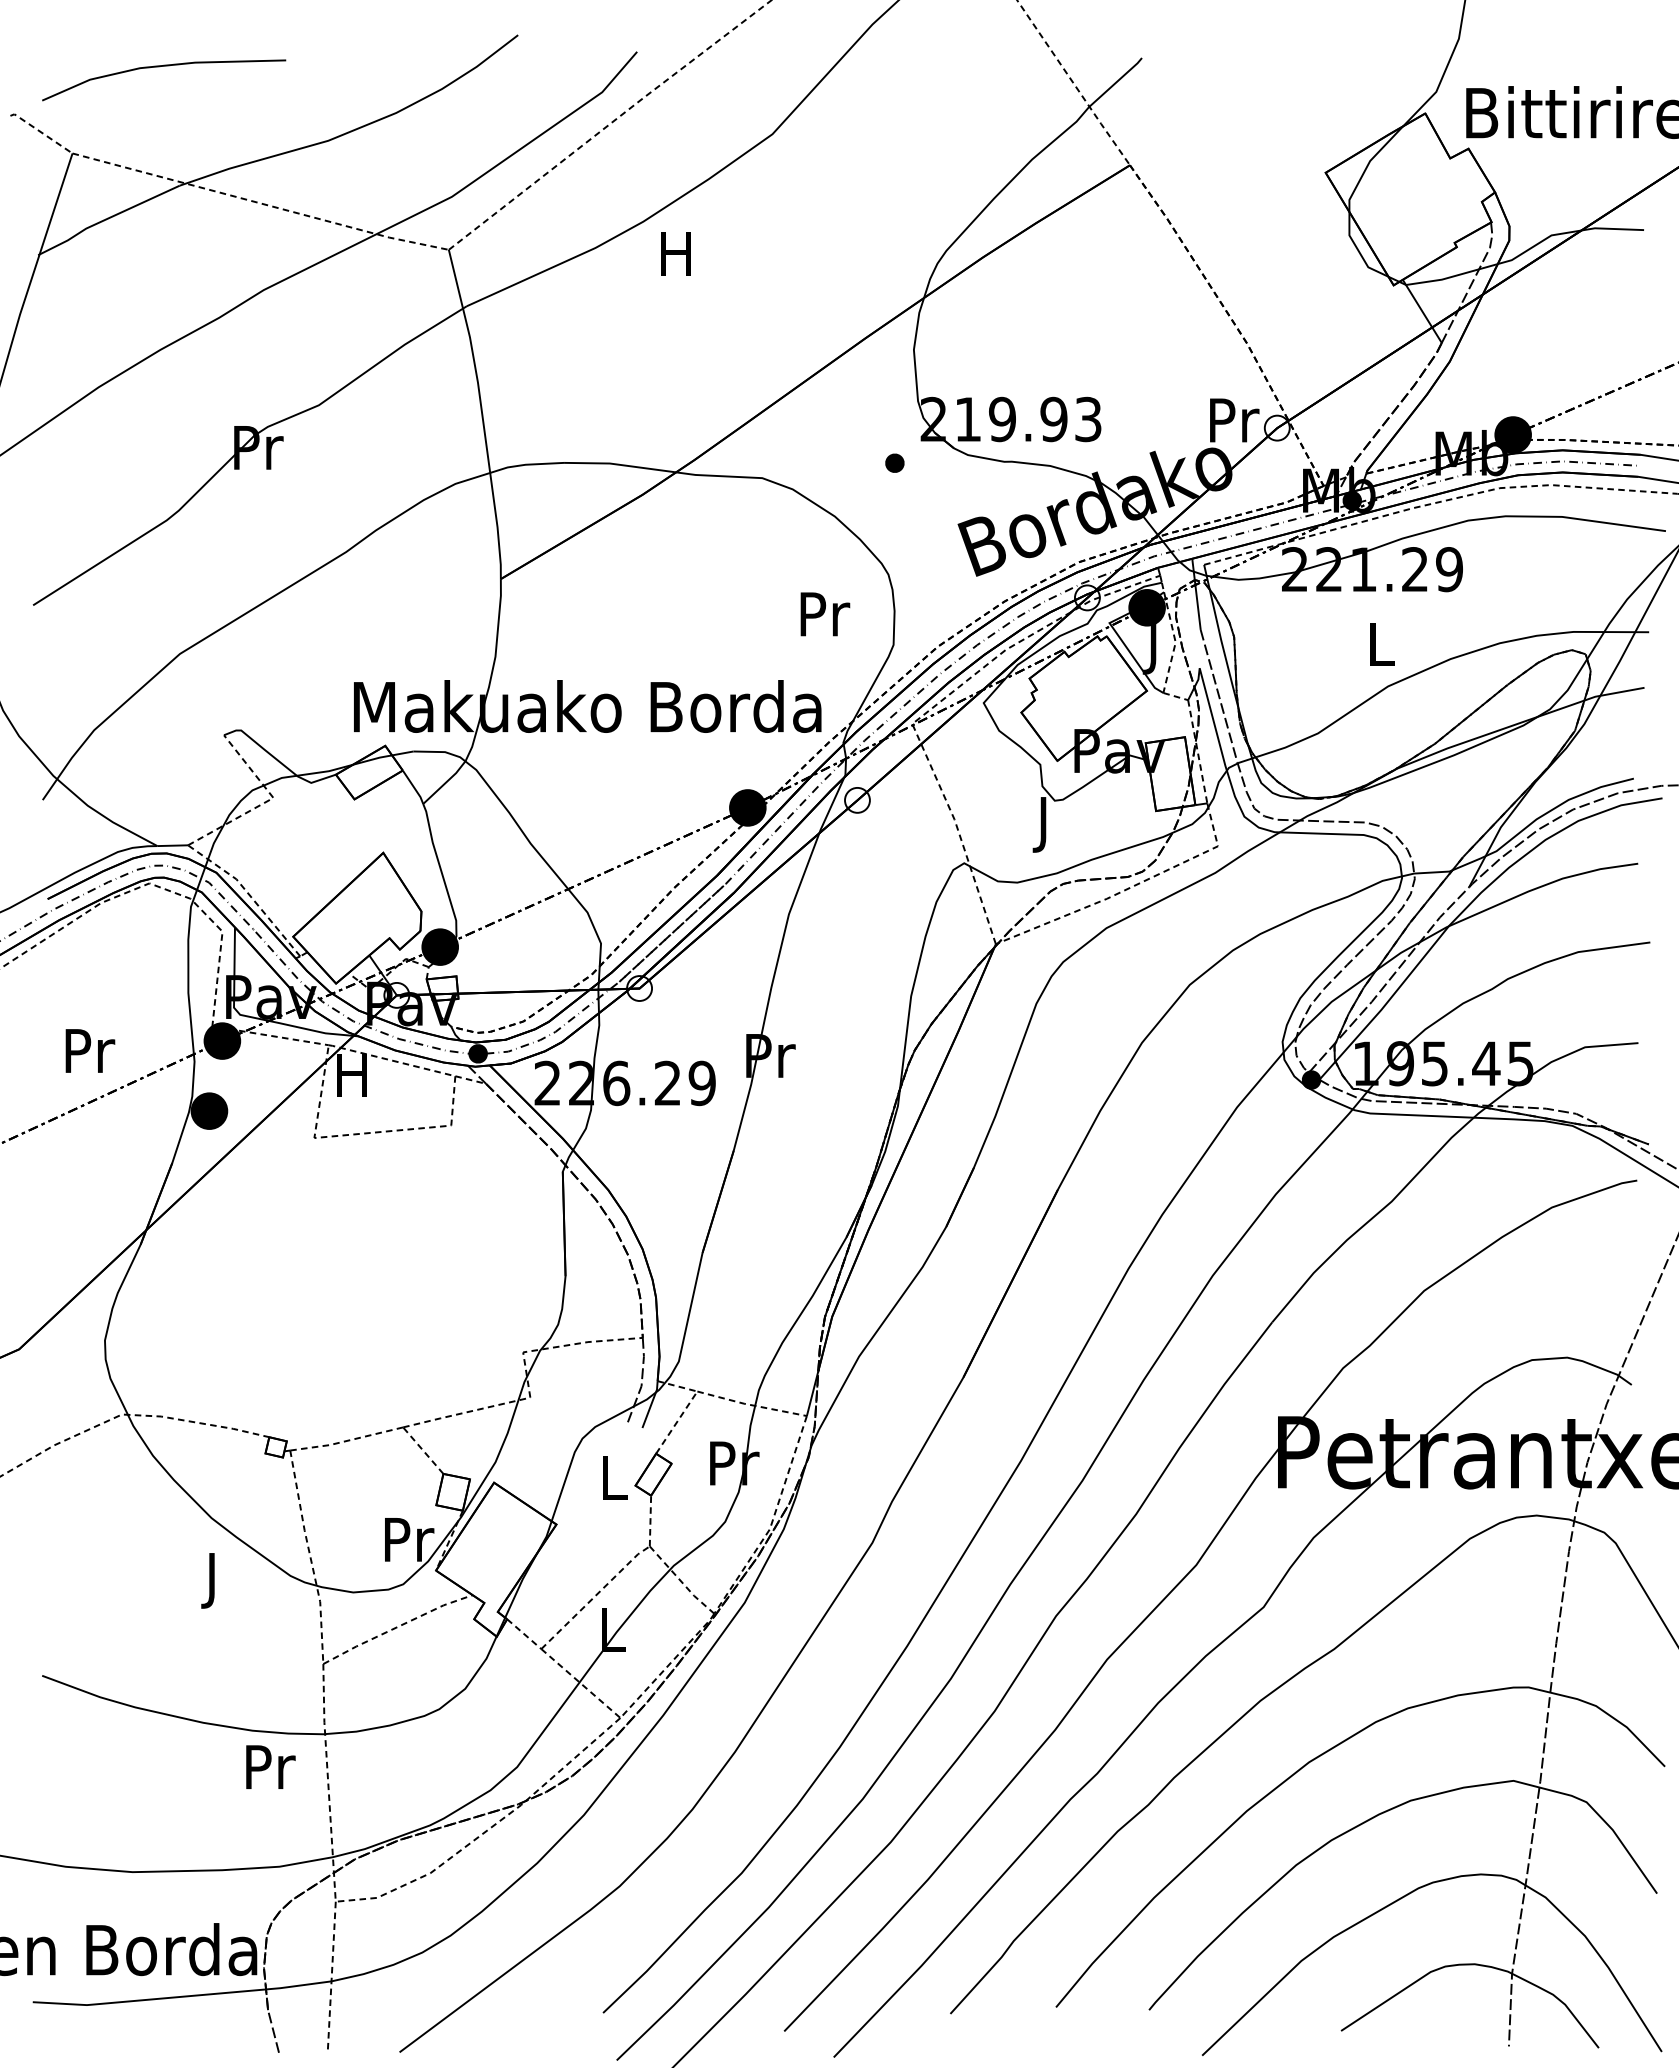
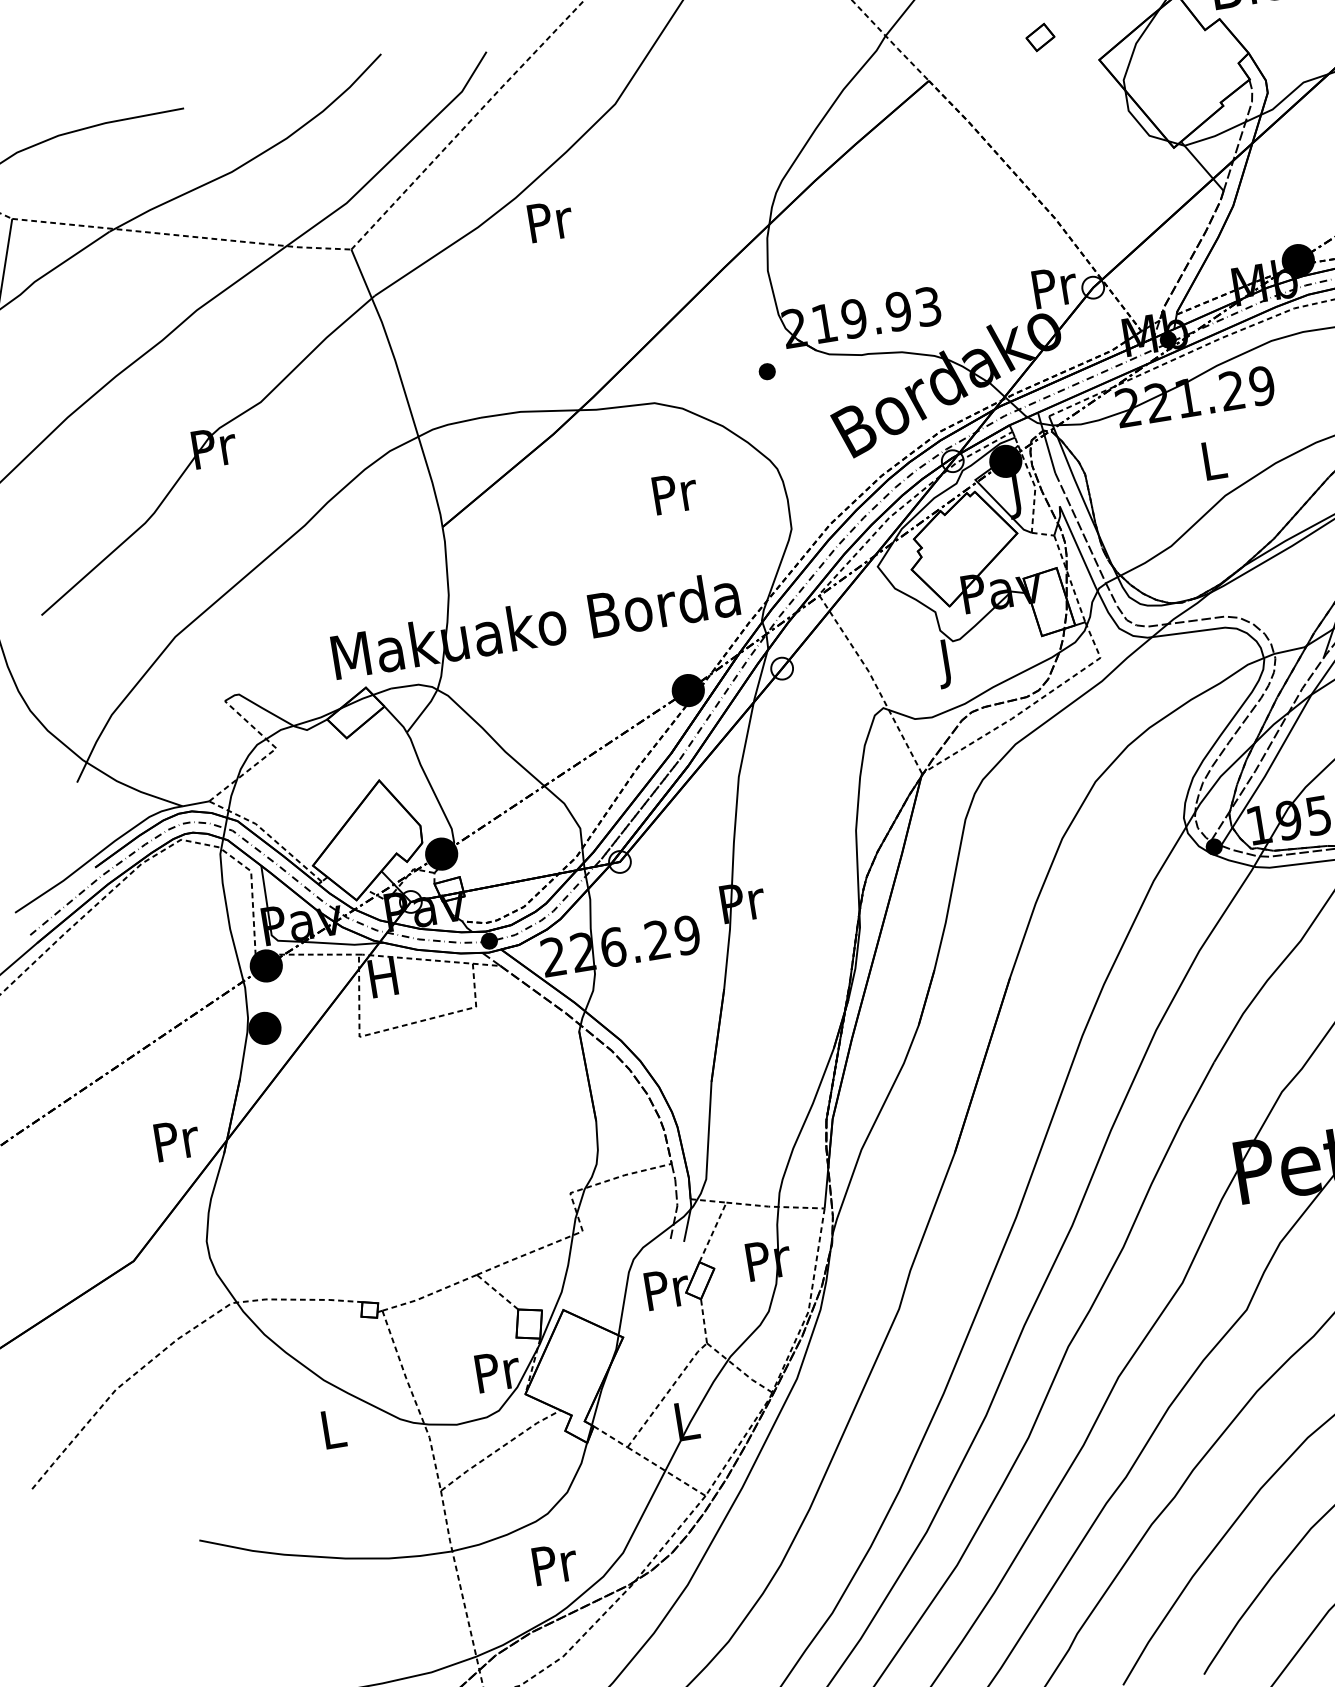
part: (1263, 136) -> (1040, 37), added
text: (678, 253) -> (550, 220), H -> Pr
text: (825, 614) -> (675, 493), moved
text: (90, 1050) -> (177, 1139), moved
text: (615, 1477) -> (667, 1288), L -> Pr
text: (213, 1580) -> (334, 1433), J -> L
text: (270, 1766) -> (555, 1563), moved

